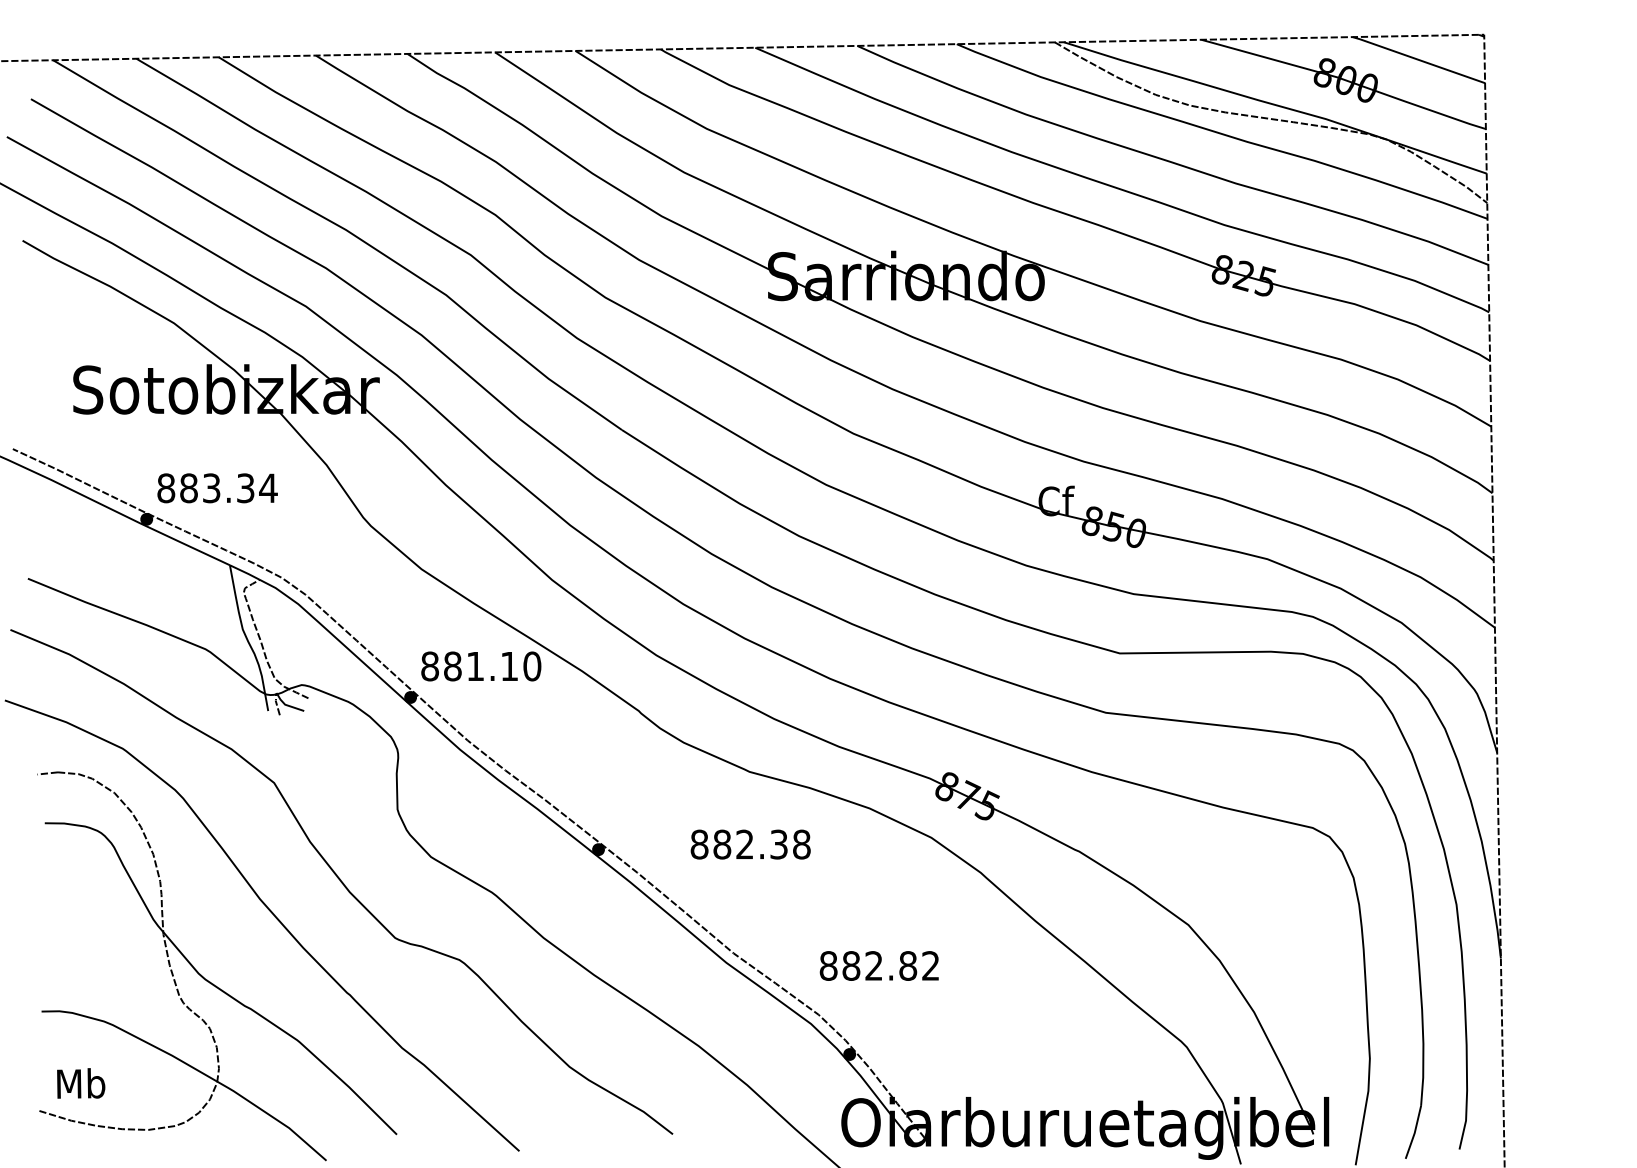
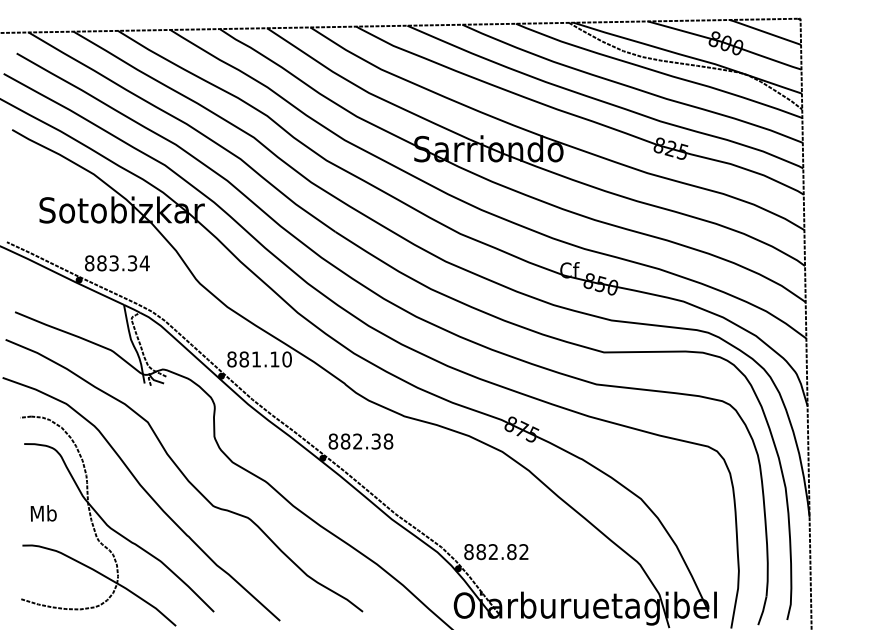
text: (749, 844) -> (360, 441), moved
text: (879, 966) -> (496, 552), moved
text: (80, 1083) -> (43, 513), moved

